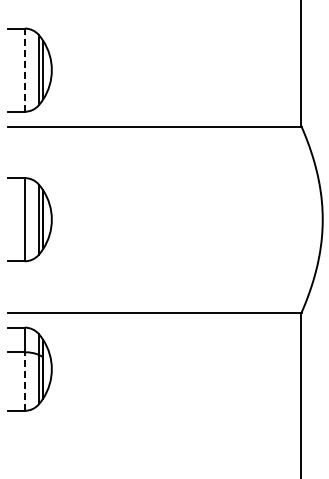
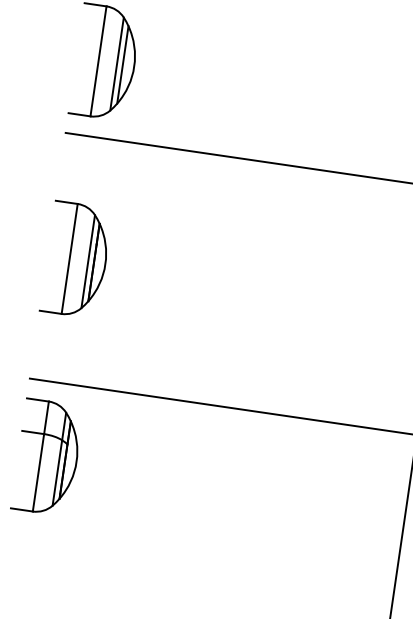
line: (24, 70) -> (98, 61), dashed -> solid
line: (24, 381) -> (38, 472), dashed -> solid

